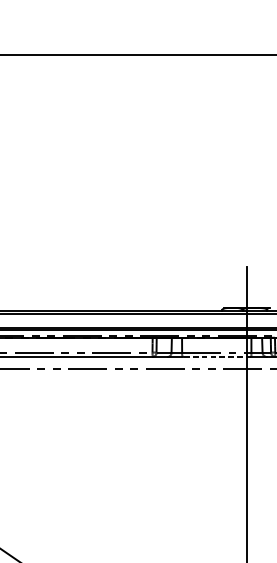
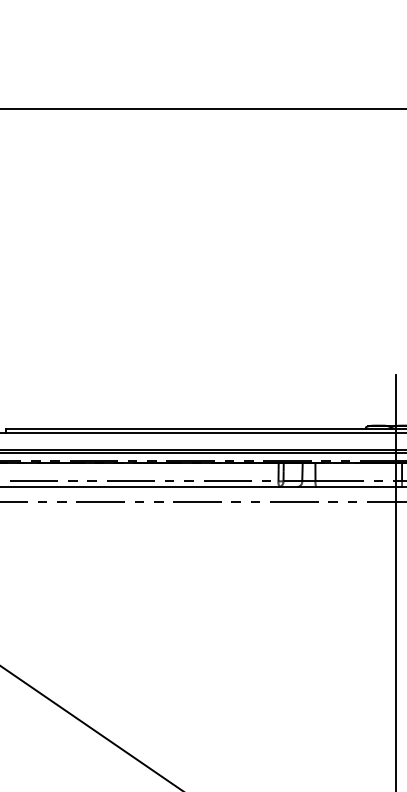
line: (217, 356) -> (359, 486), dashed -> solid

